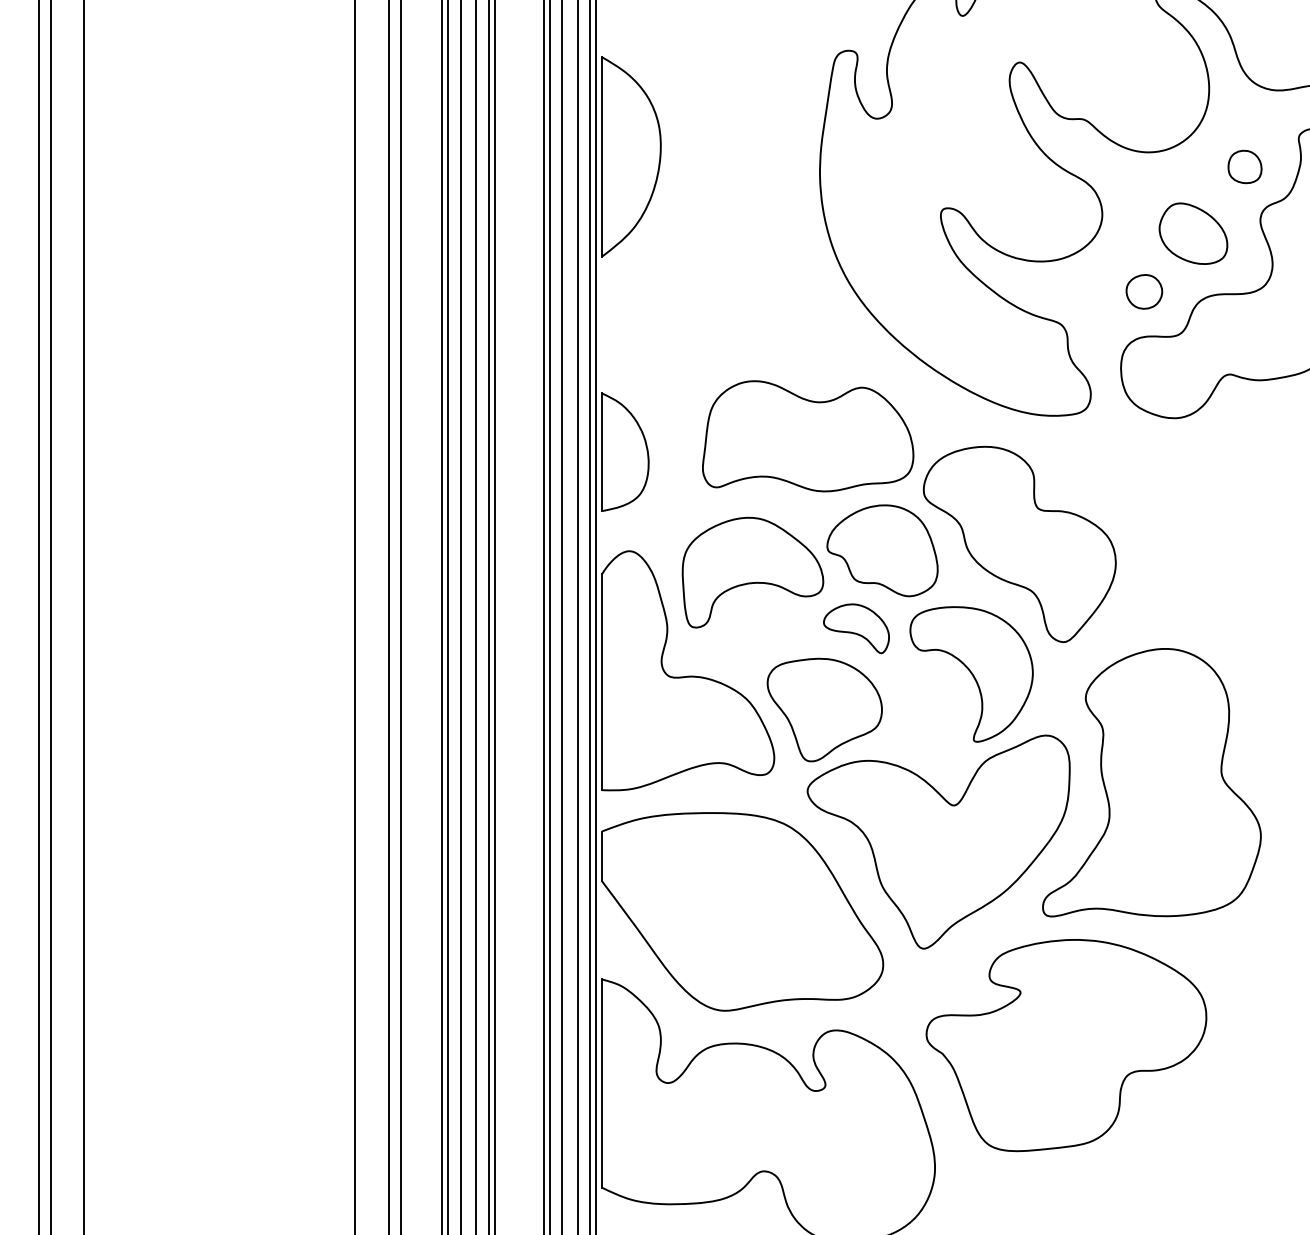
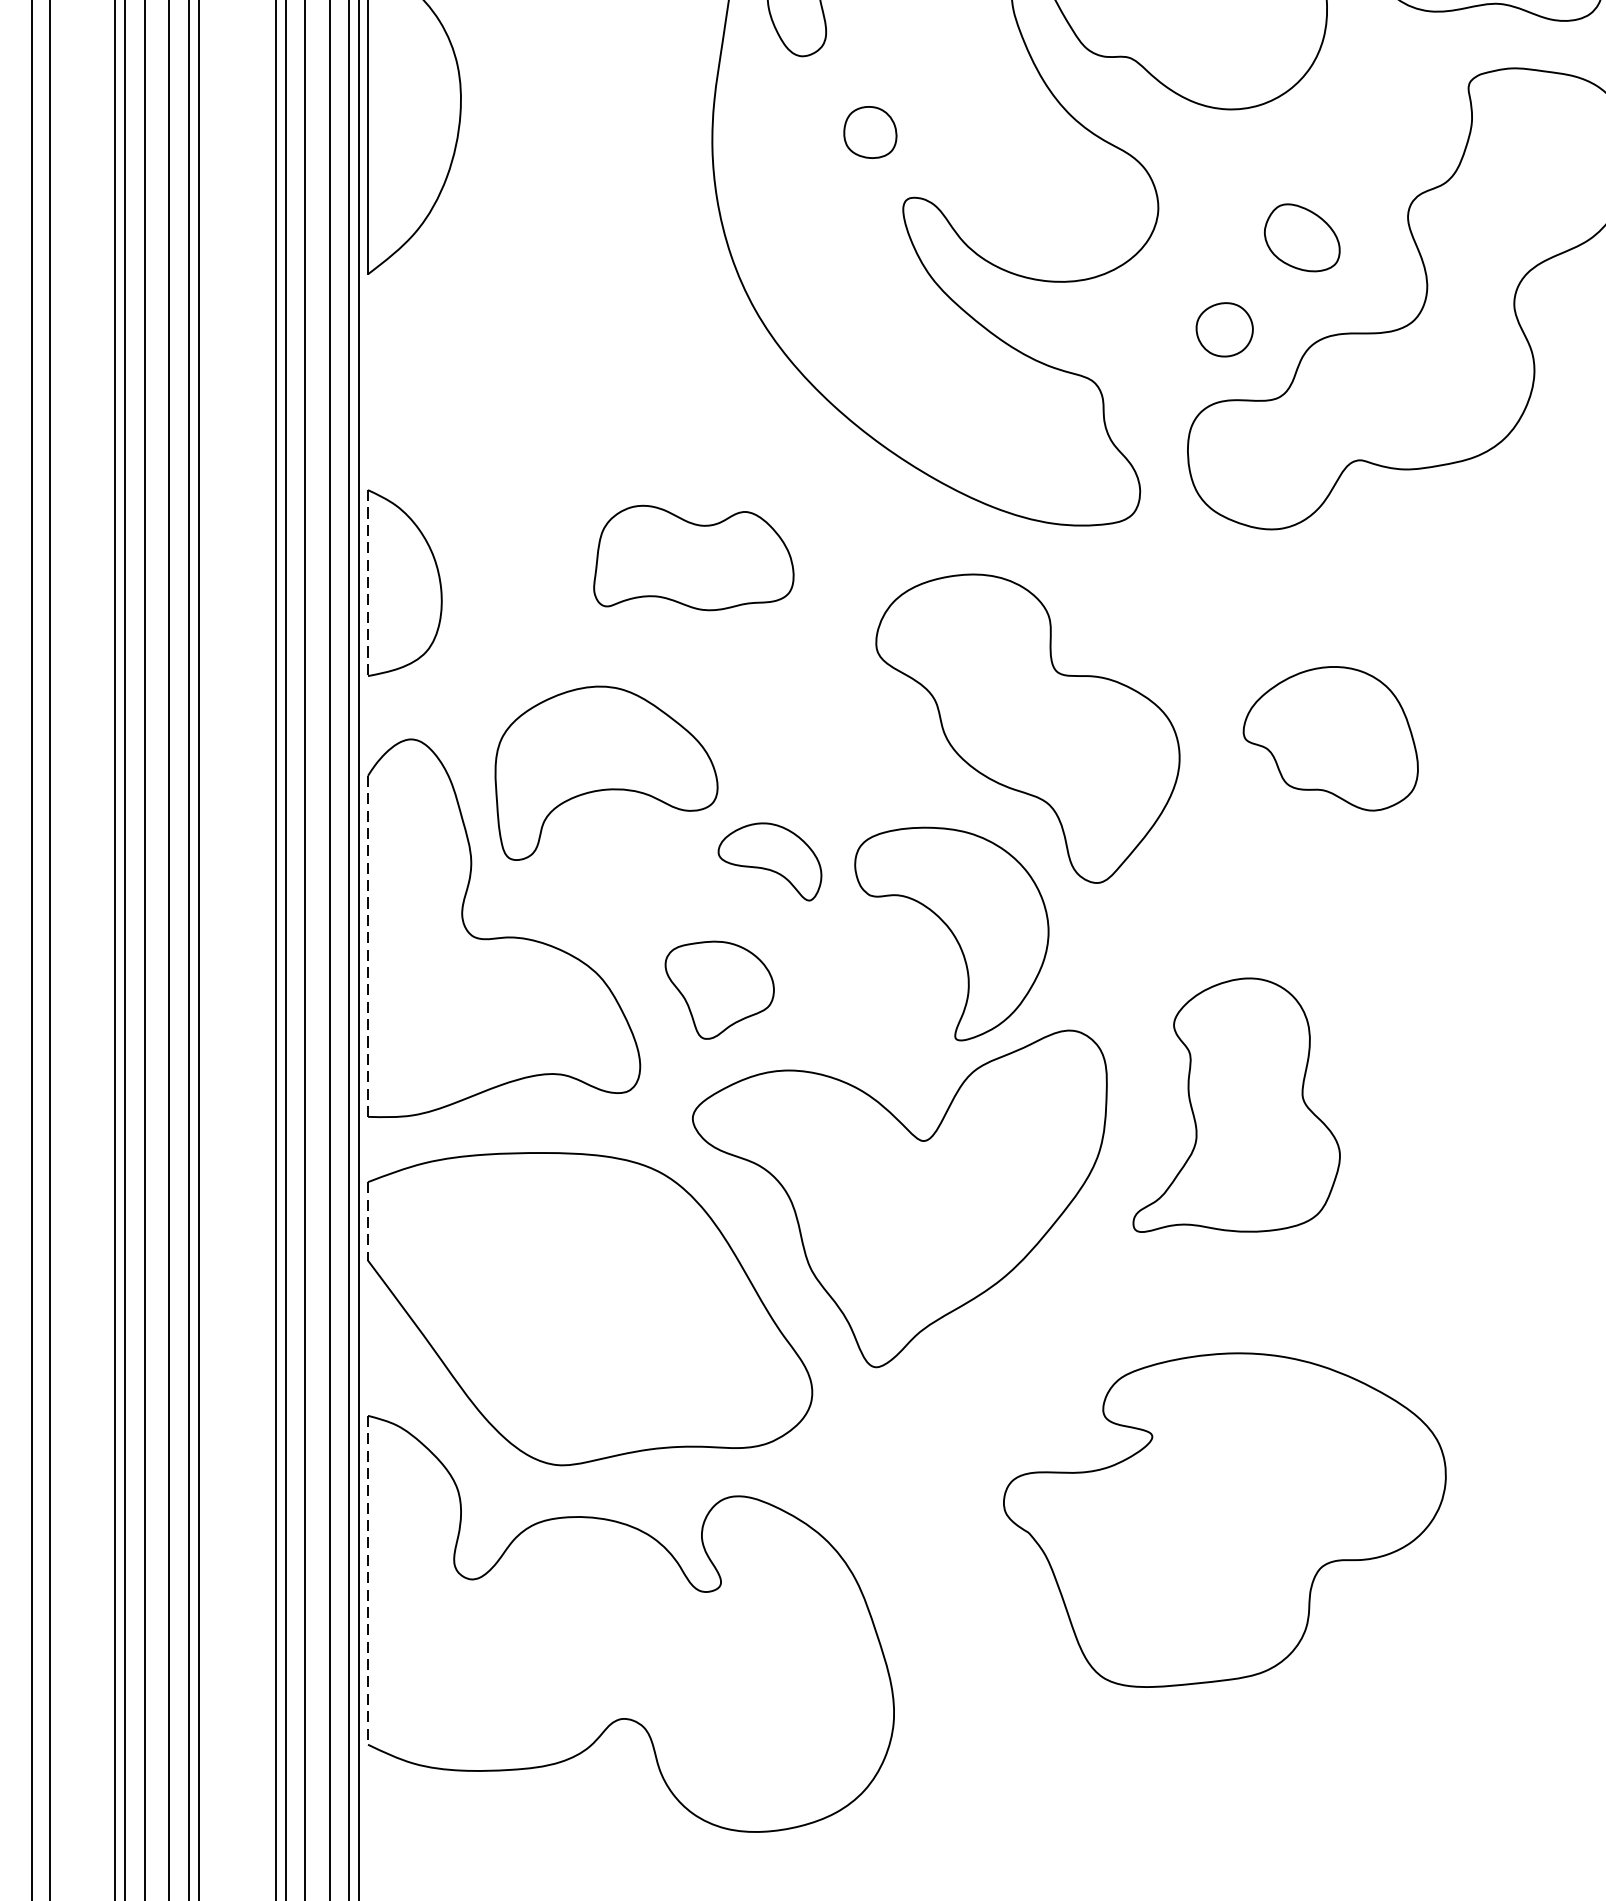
part: (1244, 166) -> (869, 131), moved
part: (1193, 233) -> (1302, 237), size x0.7
part: (808, 436) -> (694, 558), size x0.6
line: (601, 452) -> (367, 583), solid -> dashed
part: (882, 550) -> (1330, 738), moved
line: (601, 682) -> (367, 946), solid -> dashed
part: (824, 709) -> (719, 989), size x0.6
part: (1151, 782) -> (1235, 1104), size x0.6
line: (601, 856) -> (367, 1221), solid -> dashed
part: (1066, 1045) -> (1224, 1520), moved
line: (601, 1084) -> (367, 1581), solid -> dashed

